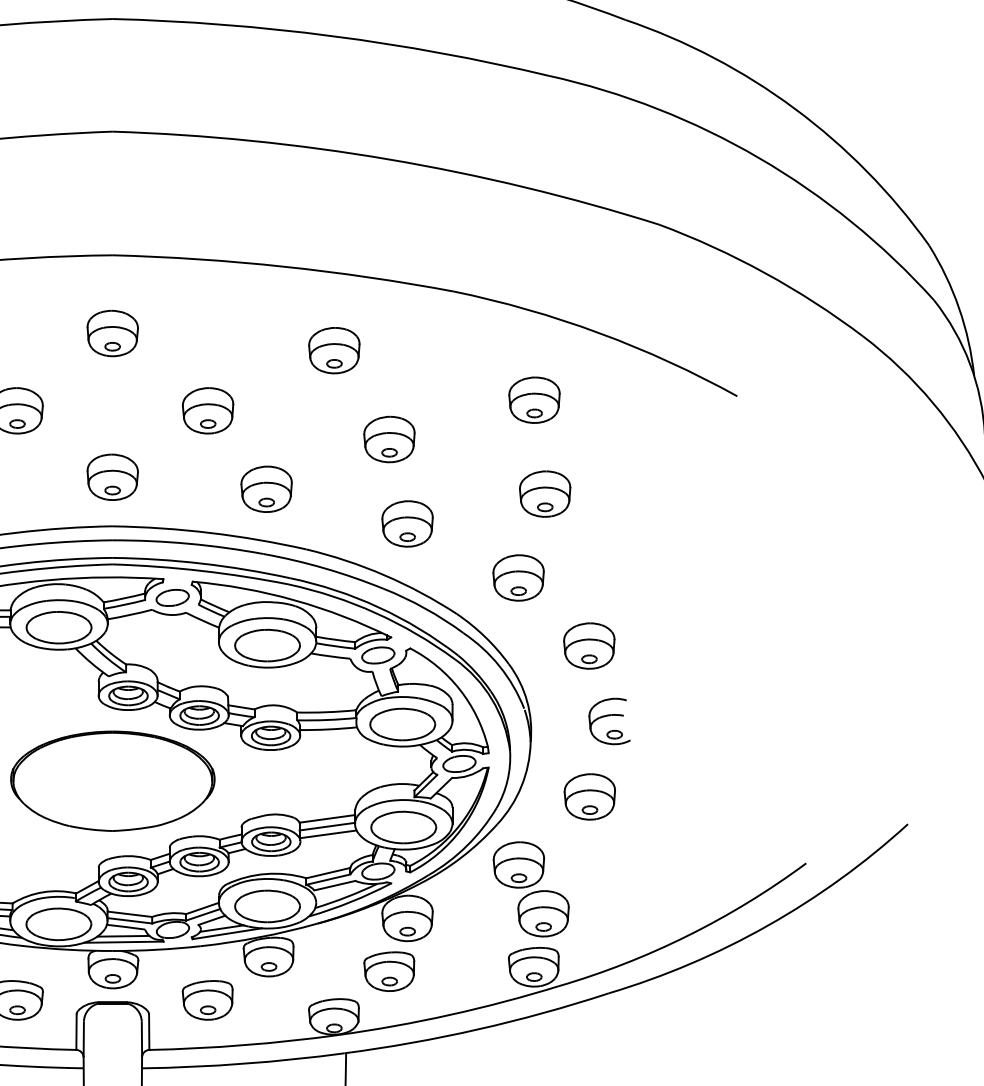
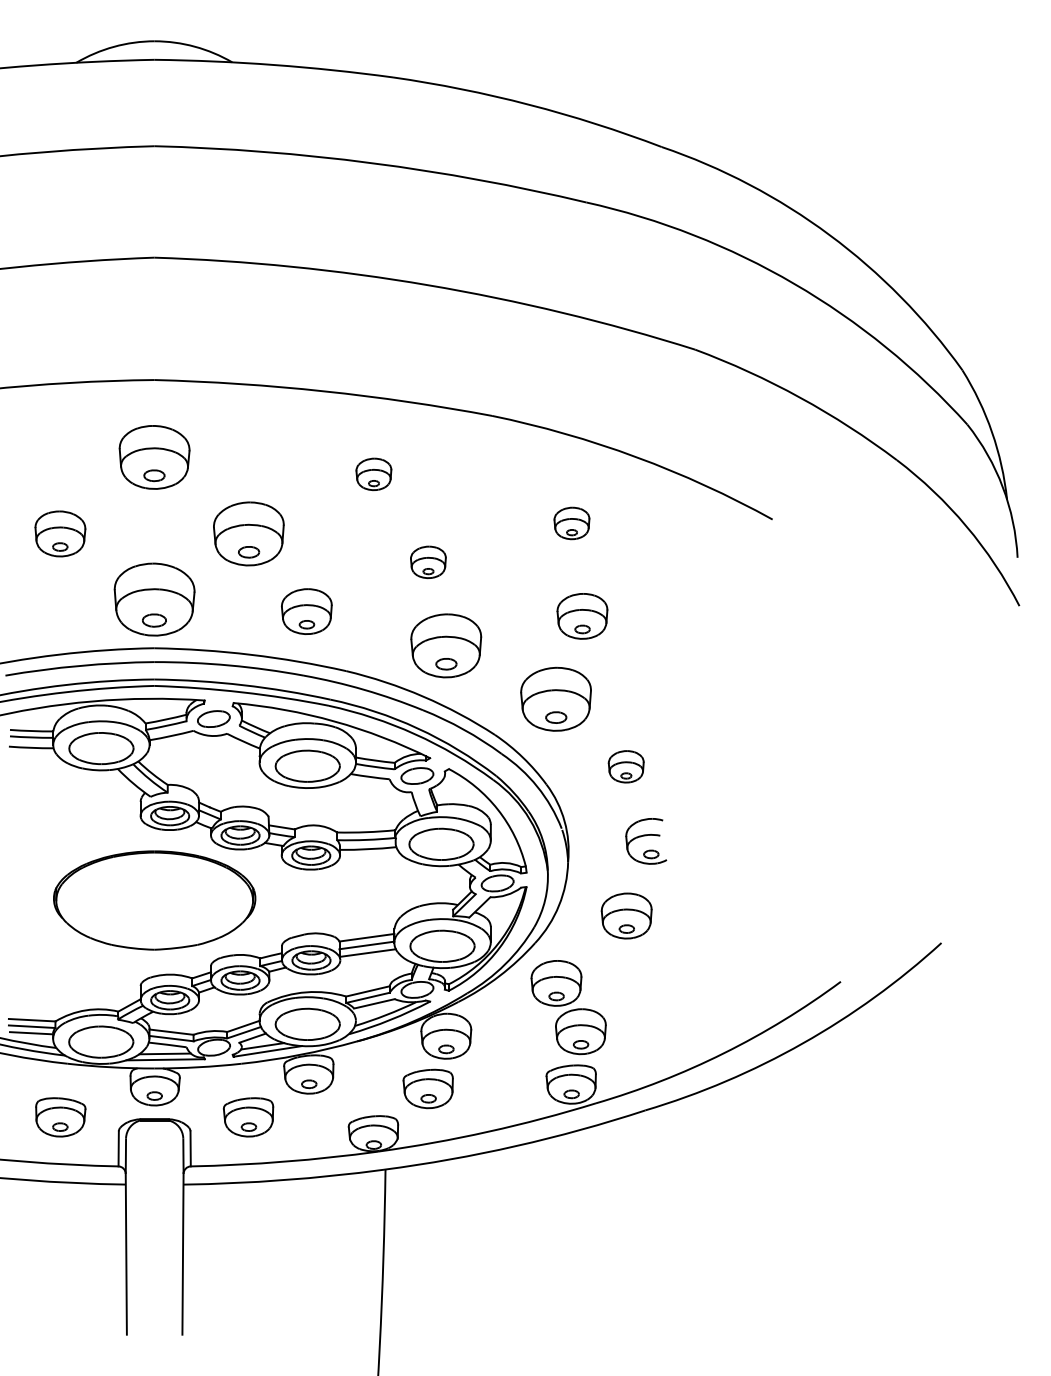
part: (112, 333) -> (154, 457), size x1.4
part: (333, 350) -> (373, 474), size x0.7
part: (534, 400) -> (571, 523), size x0.7
part: (207, 410) -> (248, 533), size x1.4
part: (389, 439) -> (428, 562), size x0.7
part: (112, 477) -> (154, 599), size x1.6
part: (407, 523) -> (446, 645), size x1.4
part: (518, 578) -> (556, 699), size x1.4
part: (589, 645) -> (626, 766), size x0.7

